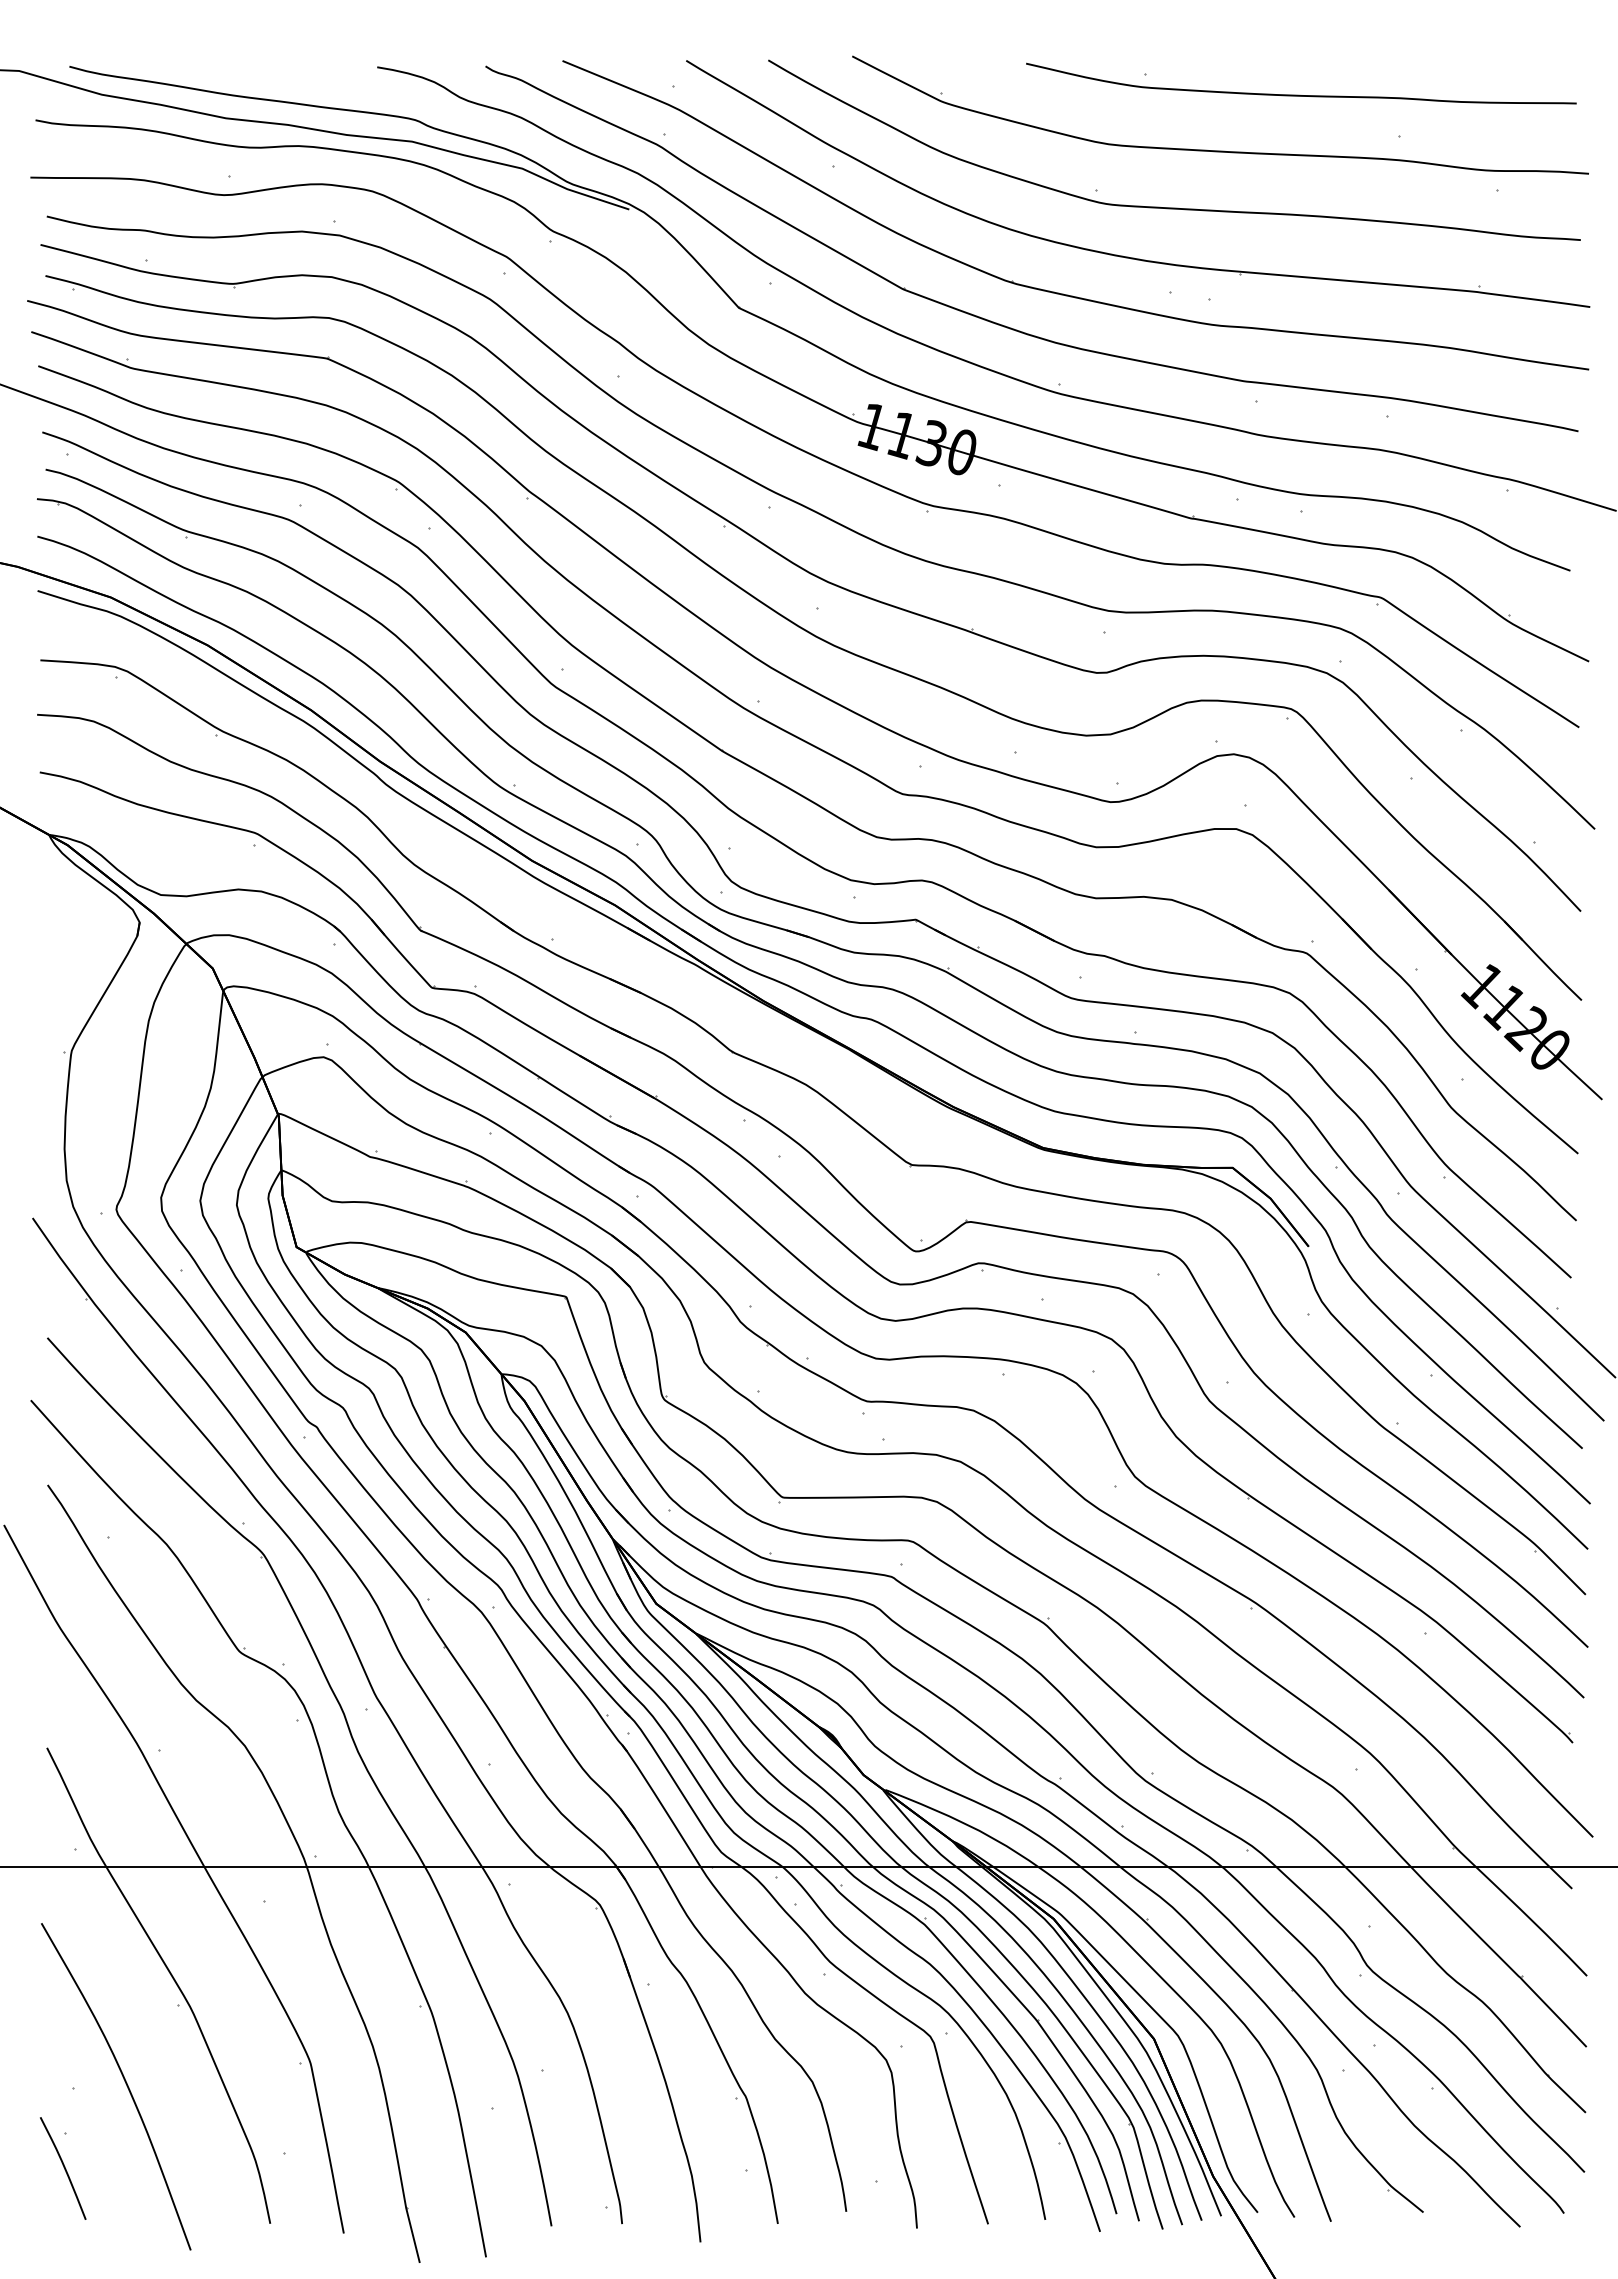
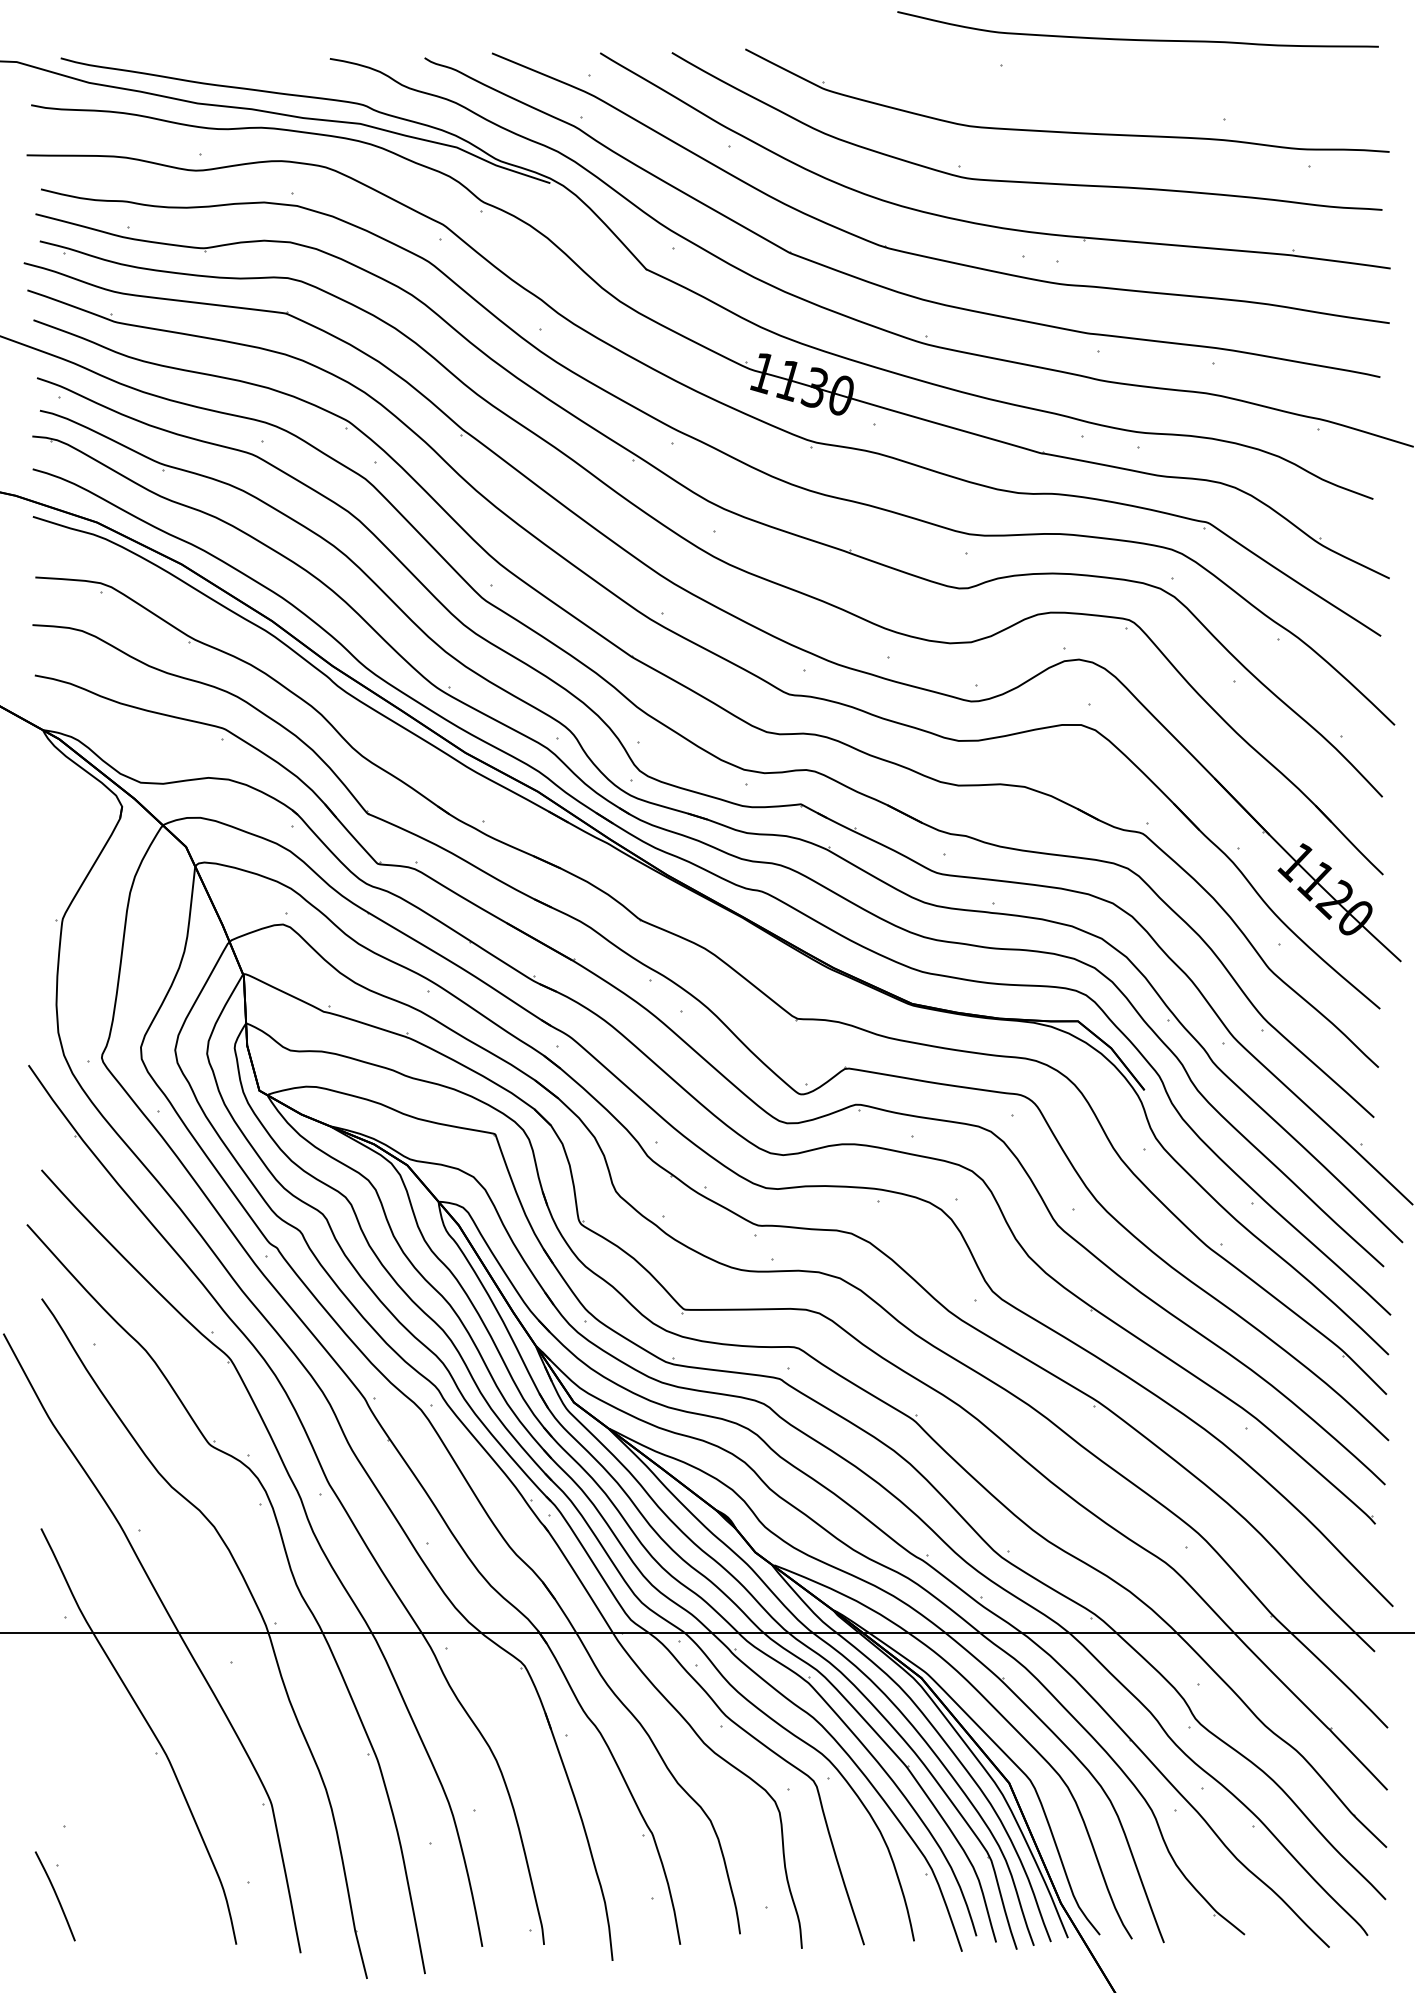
curve: (1299, 94) -> (1136, 38), moved
curve: (124, 2081) -> (108, 1820), removed

